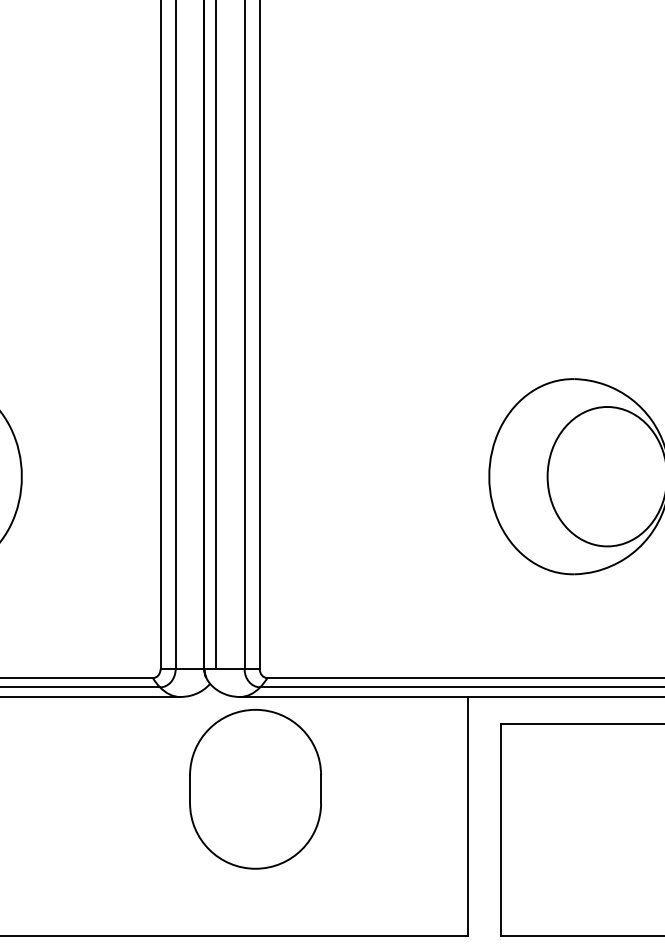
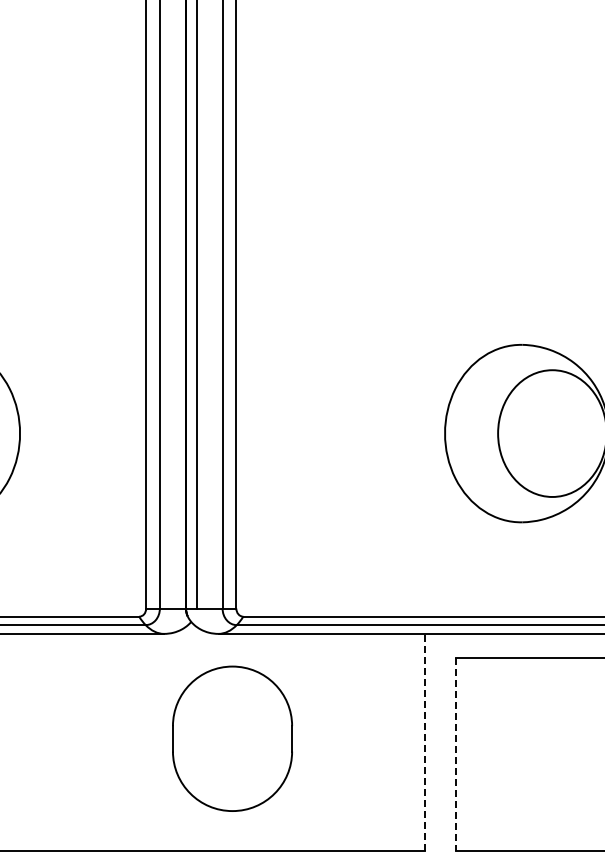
part: (255, 788) -> (232, 738), moved
line: (467, 816) -> (425, 742), solid -> dashed
line: (500, 830) -> (455, 755), solid -> dashed

